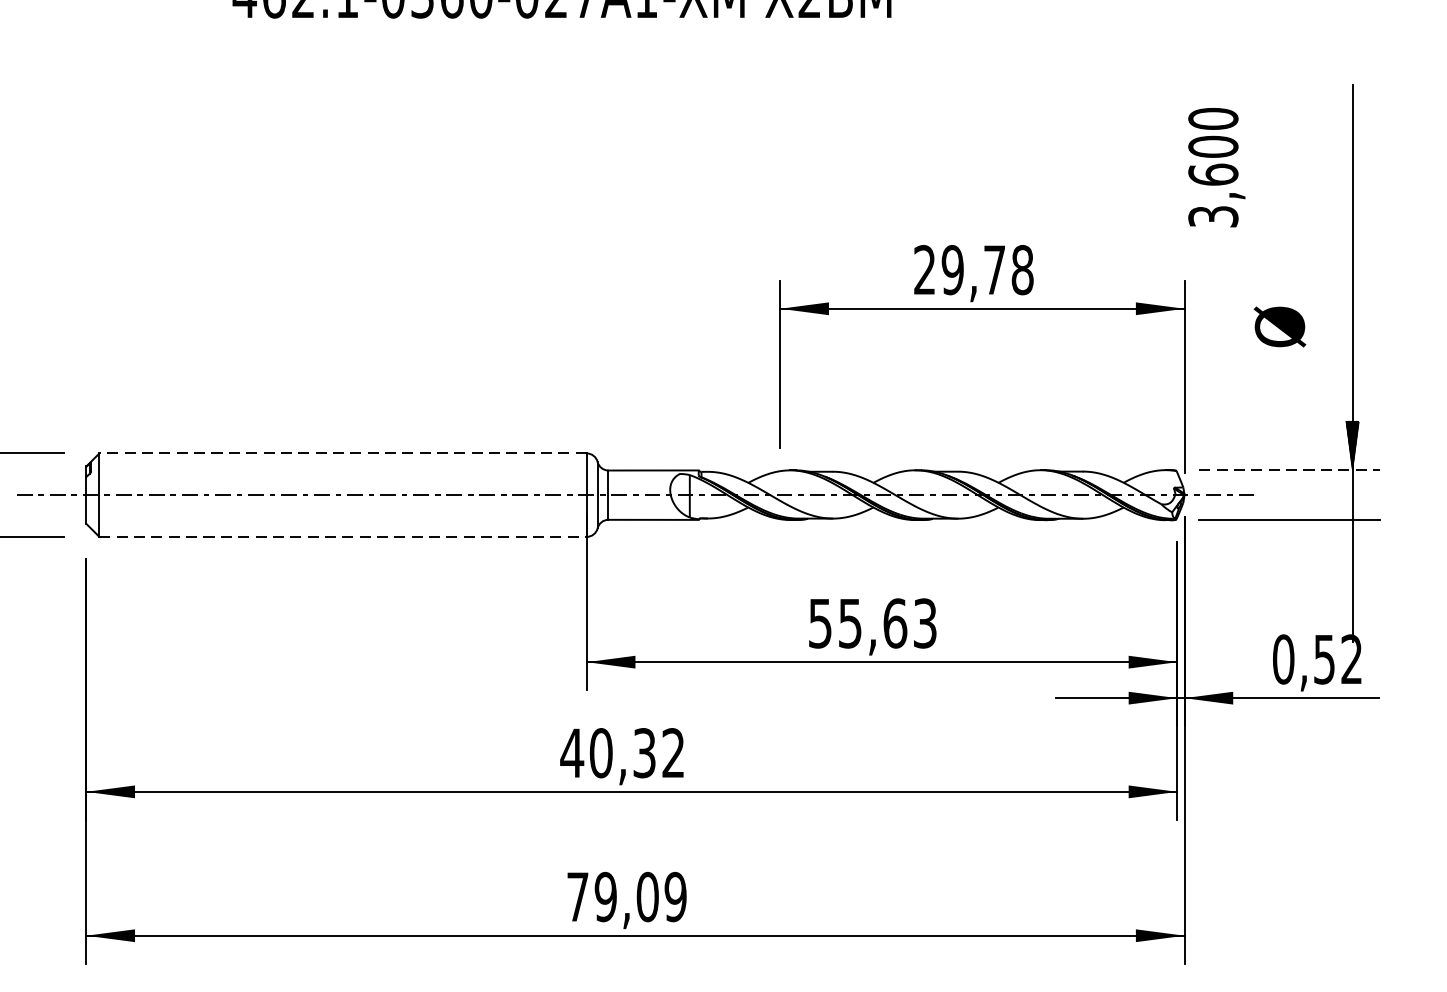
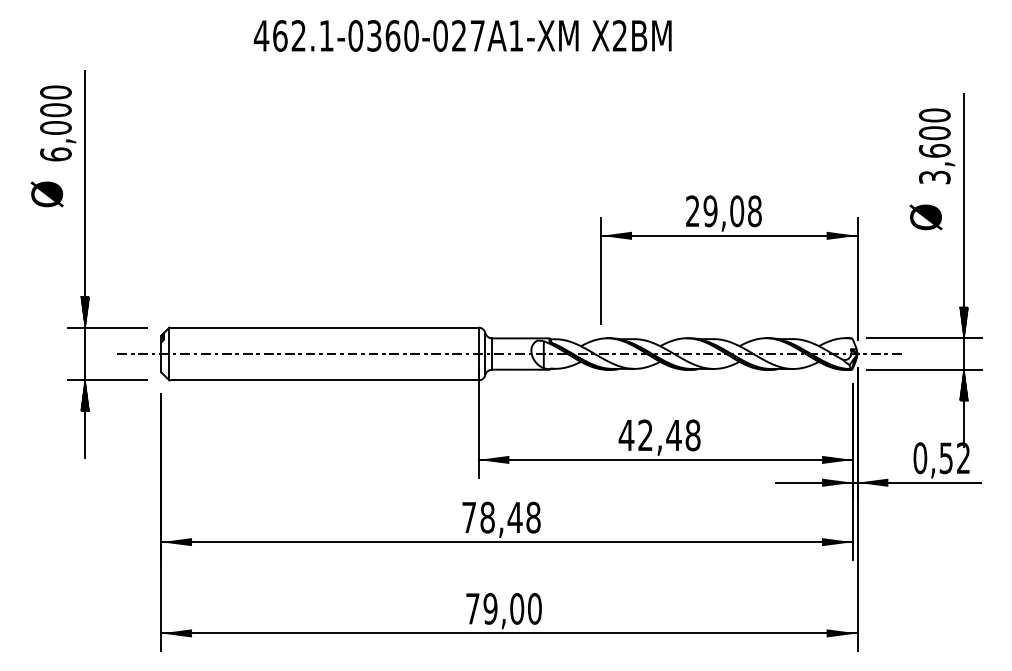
text: (1216, 167) -> (936, 146), moved
text: (995, 270) -> (737, 211), 29,78 -> 29,08
text: (1279, 327) -> (925, 217), moved
line: (342, 453) -> (323, 327), dashed -> solid
line: (1290, 470) -> (924, 338), dashed -> solid
line: (342, 536) -> (323, 380), dashed -> solid
hatch: (1351, 544) -> (963, 385), added
text: (872, 623) -> (659, 435), 55,63 -> 42,48
text: (621, 752) -> (500, 517), 40,32 -> 78,48
text: (675, 896) -> (534, 608), 79,09 -> 79,00

